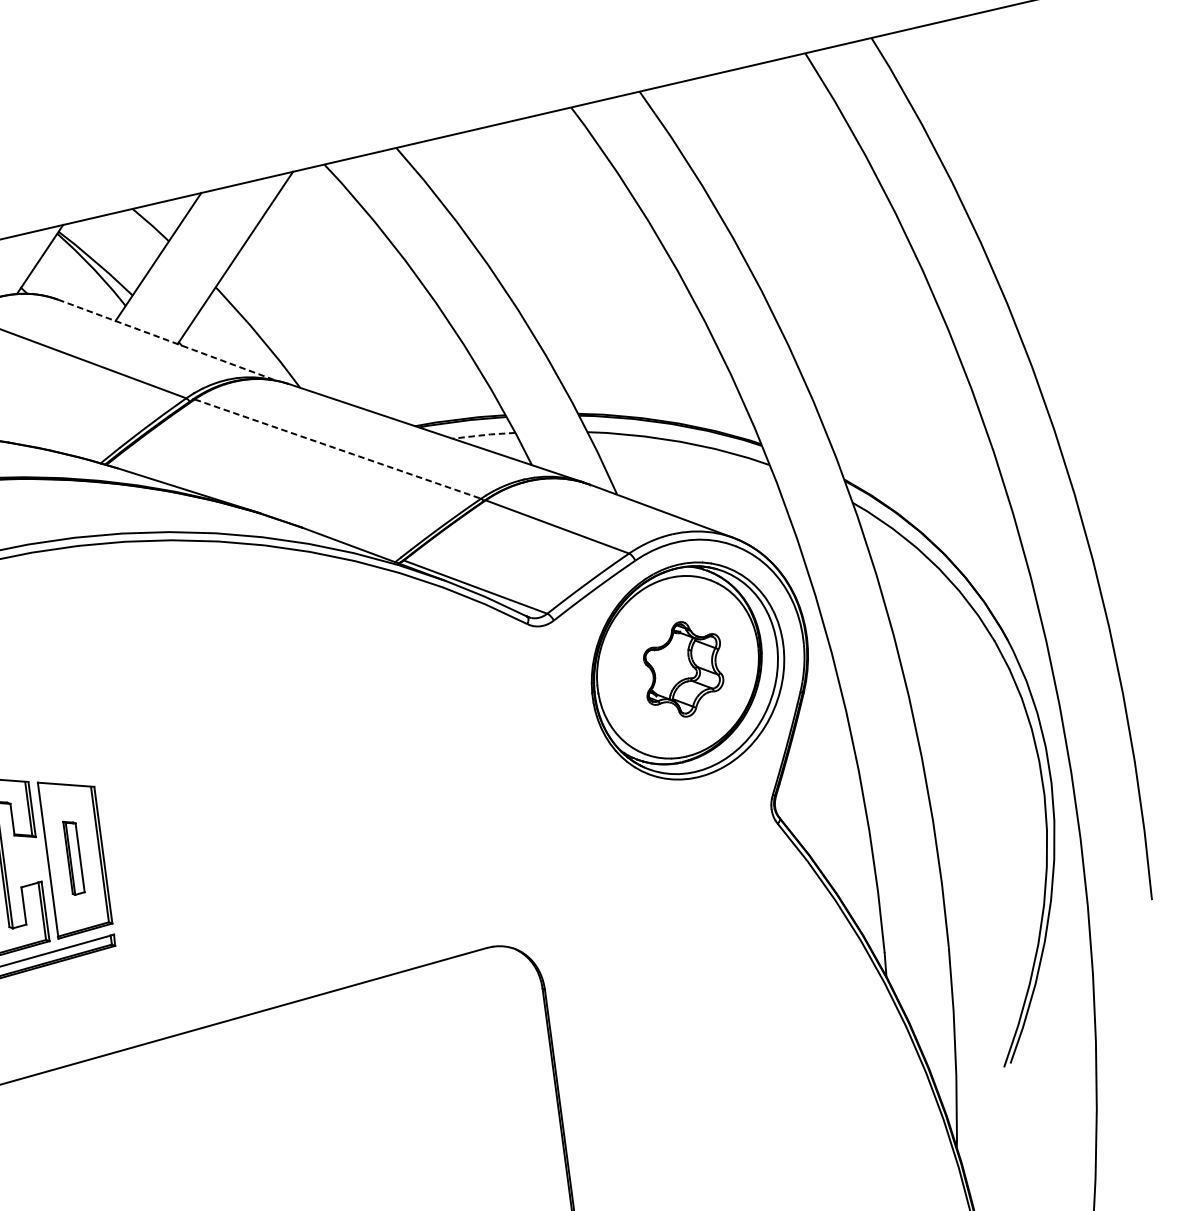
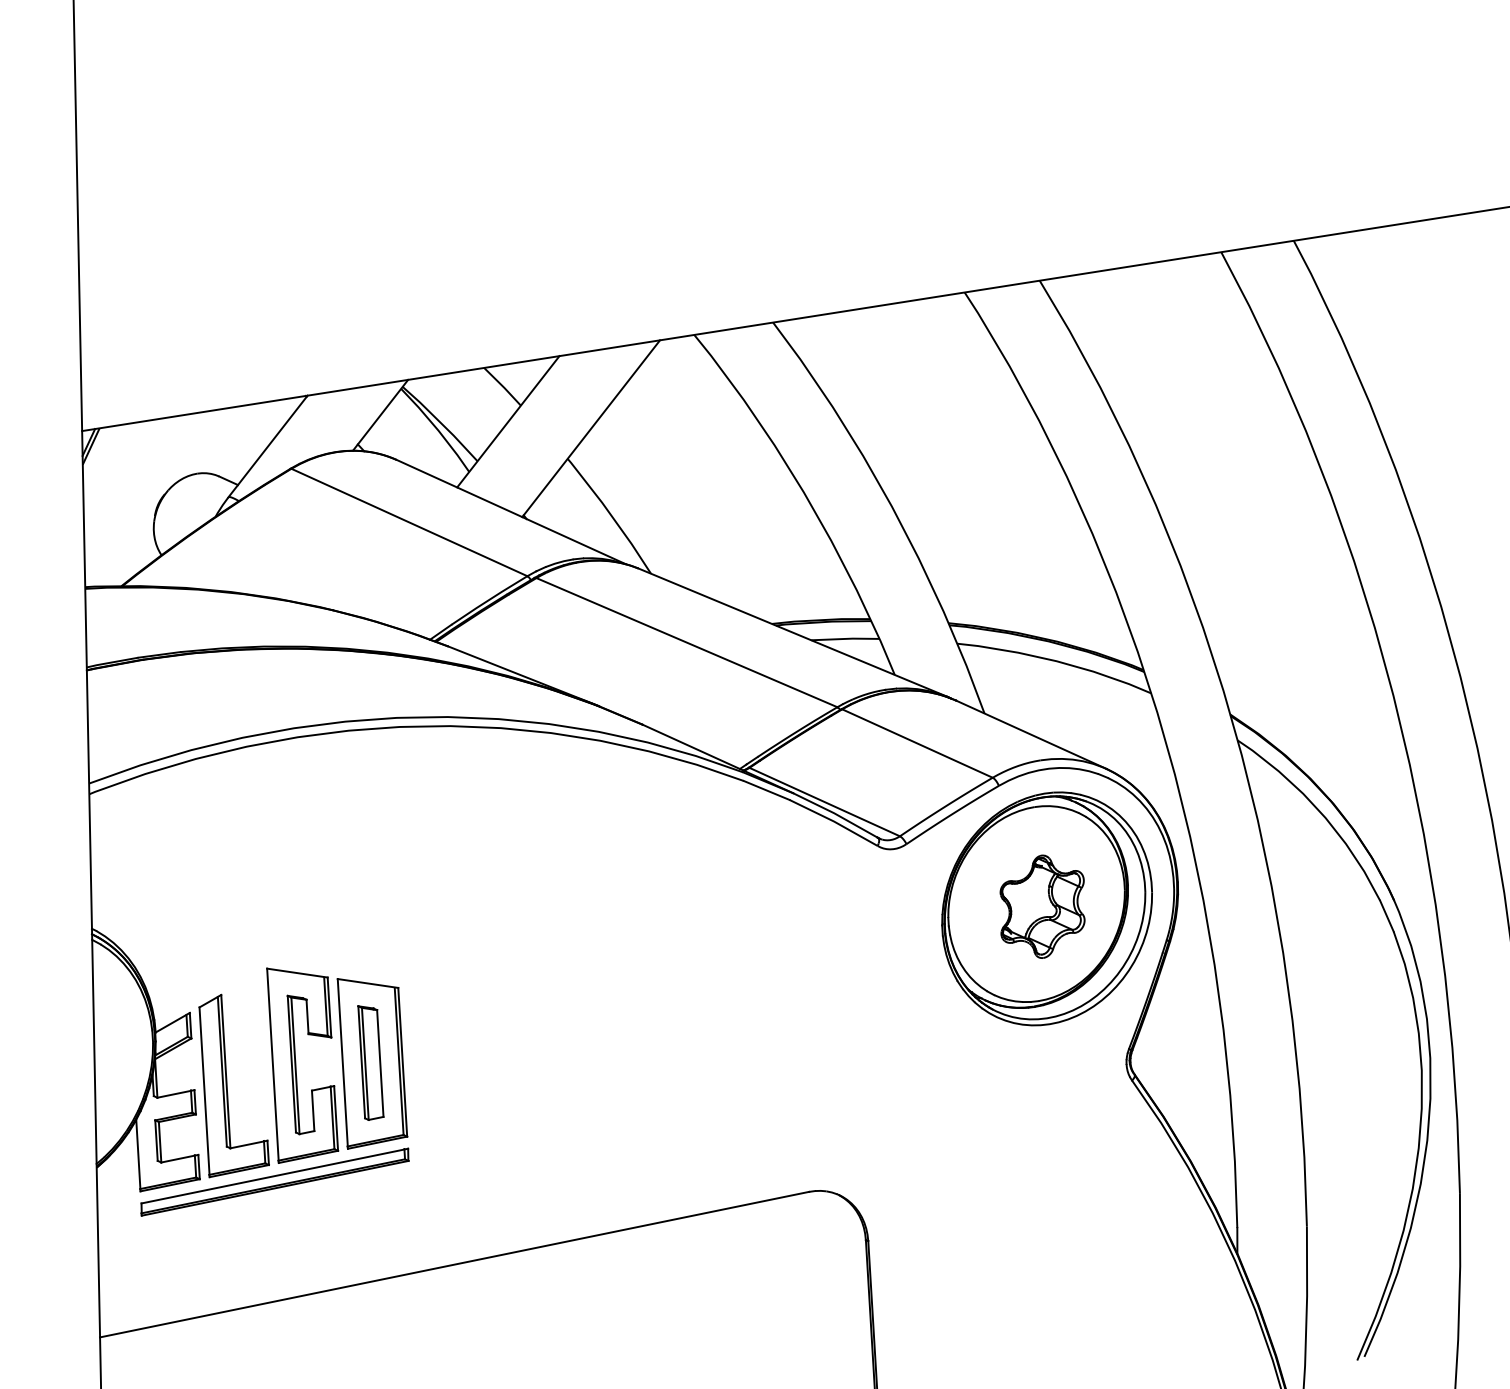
line: (167, 340) -> (511, 512), dashed -> solid
line: (484, 434) -> (845, 638), dashed -> solid
line: (337, 448) -> (686, 642), dashed -> solid
part: (73, 857) -> (370, 1062), size x1.43

